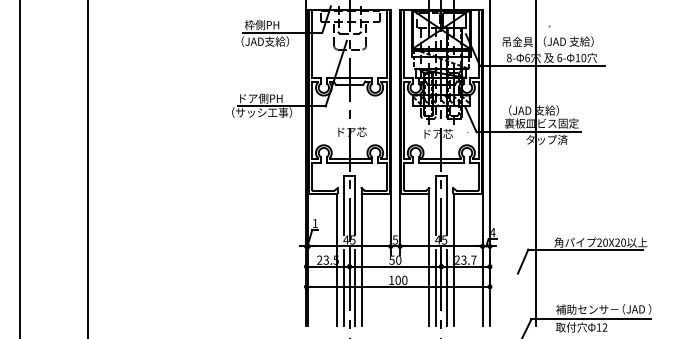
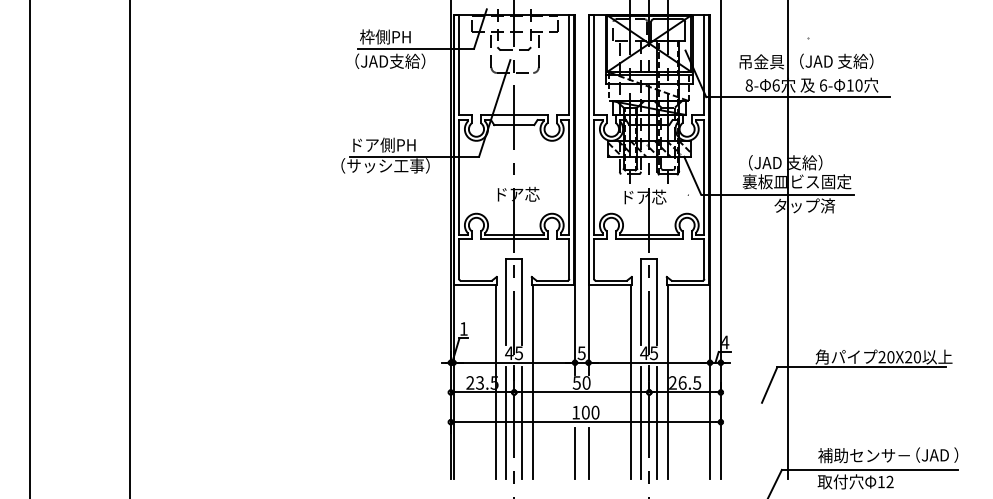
text: (468, 259) -> (689, 381), 23.7 -> 26.5
line: (390, 308) -> (574, 454), added
line: (400, 308) -> (589, 454), added

